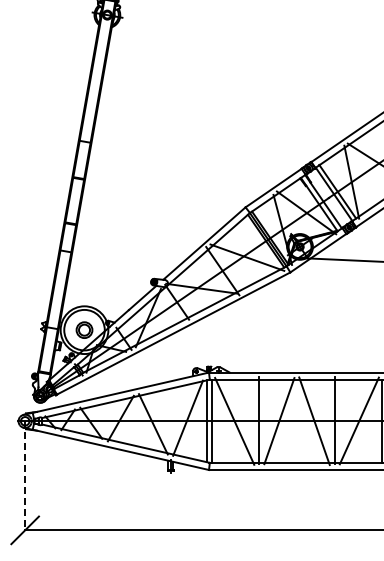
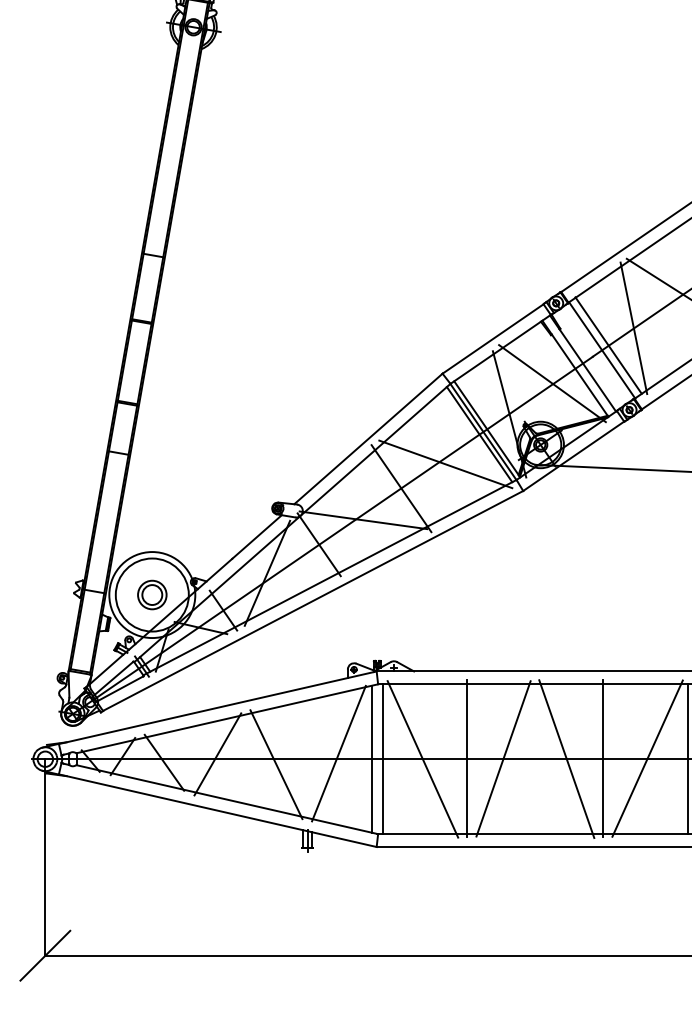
line: (25, 475) -> (45, 856), dashed -> solid

